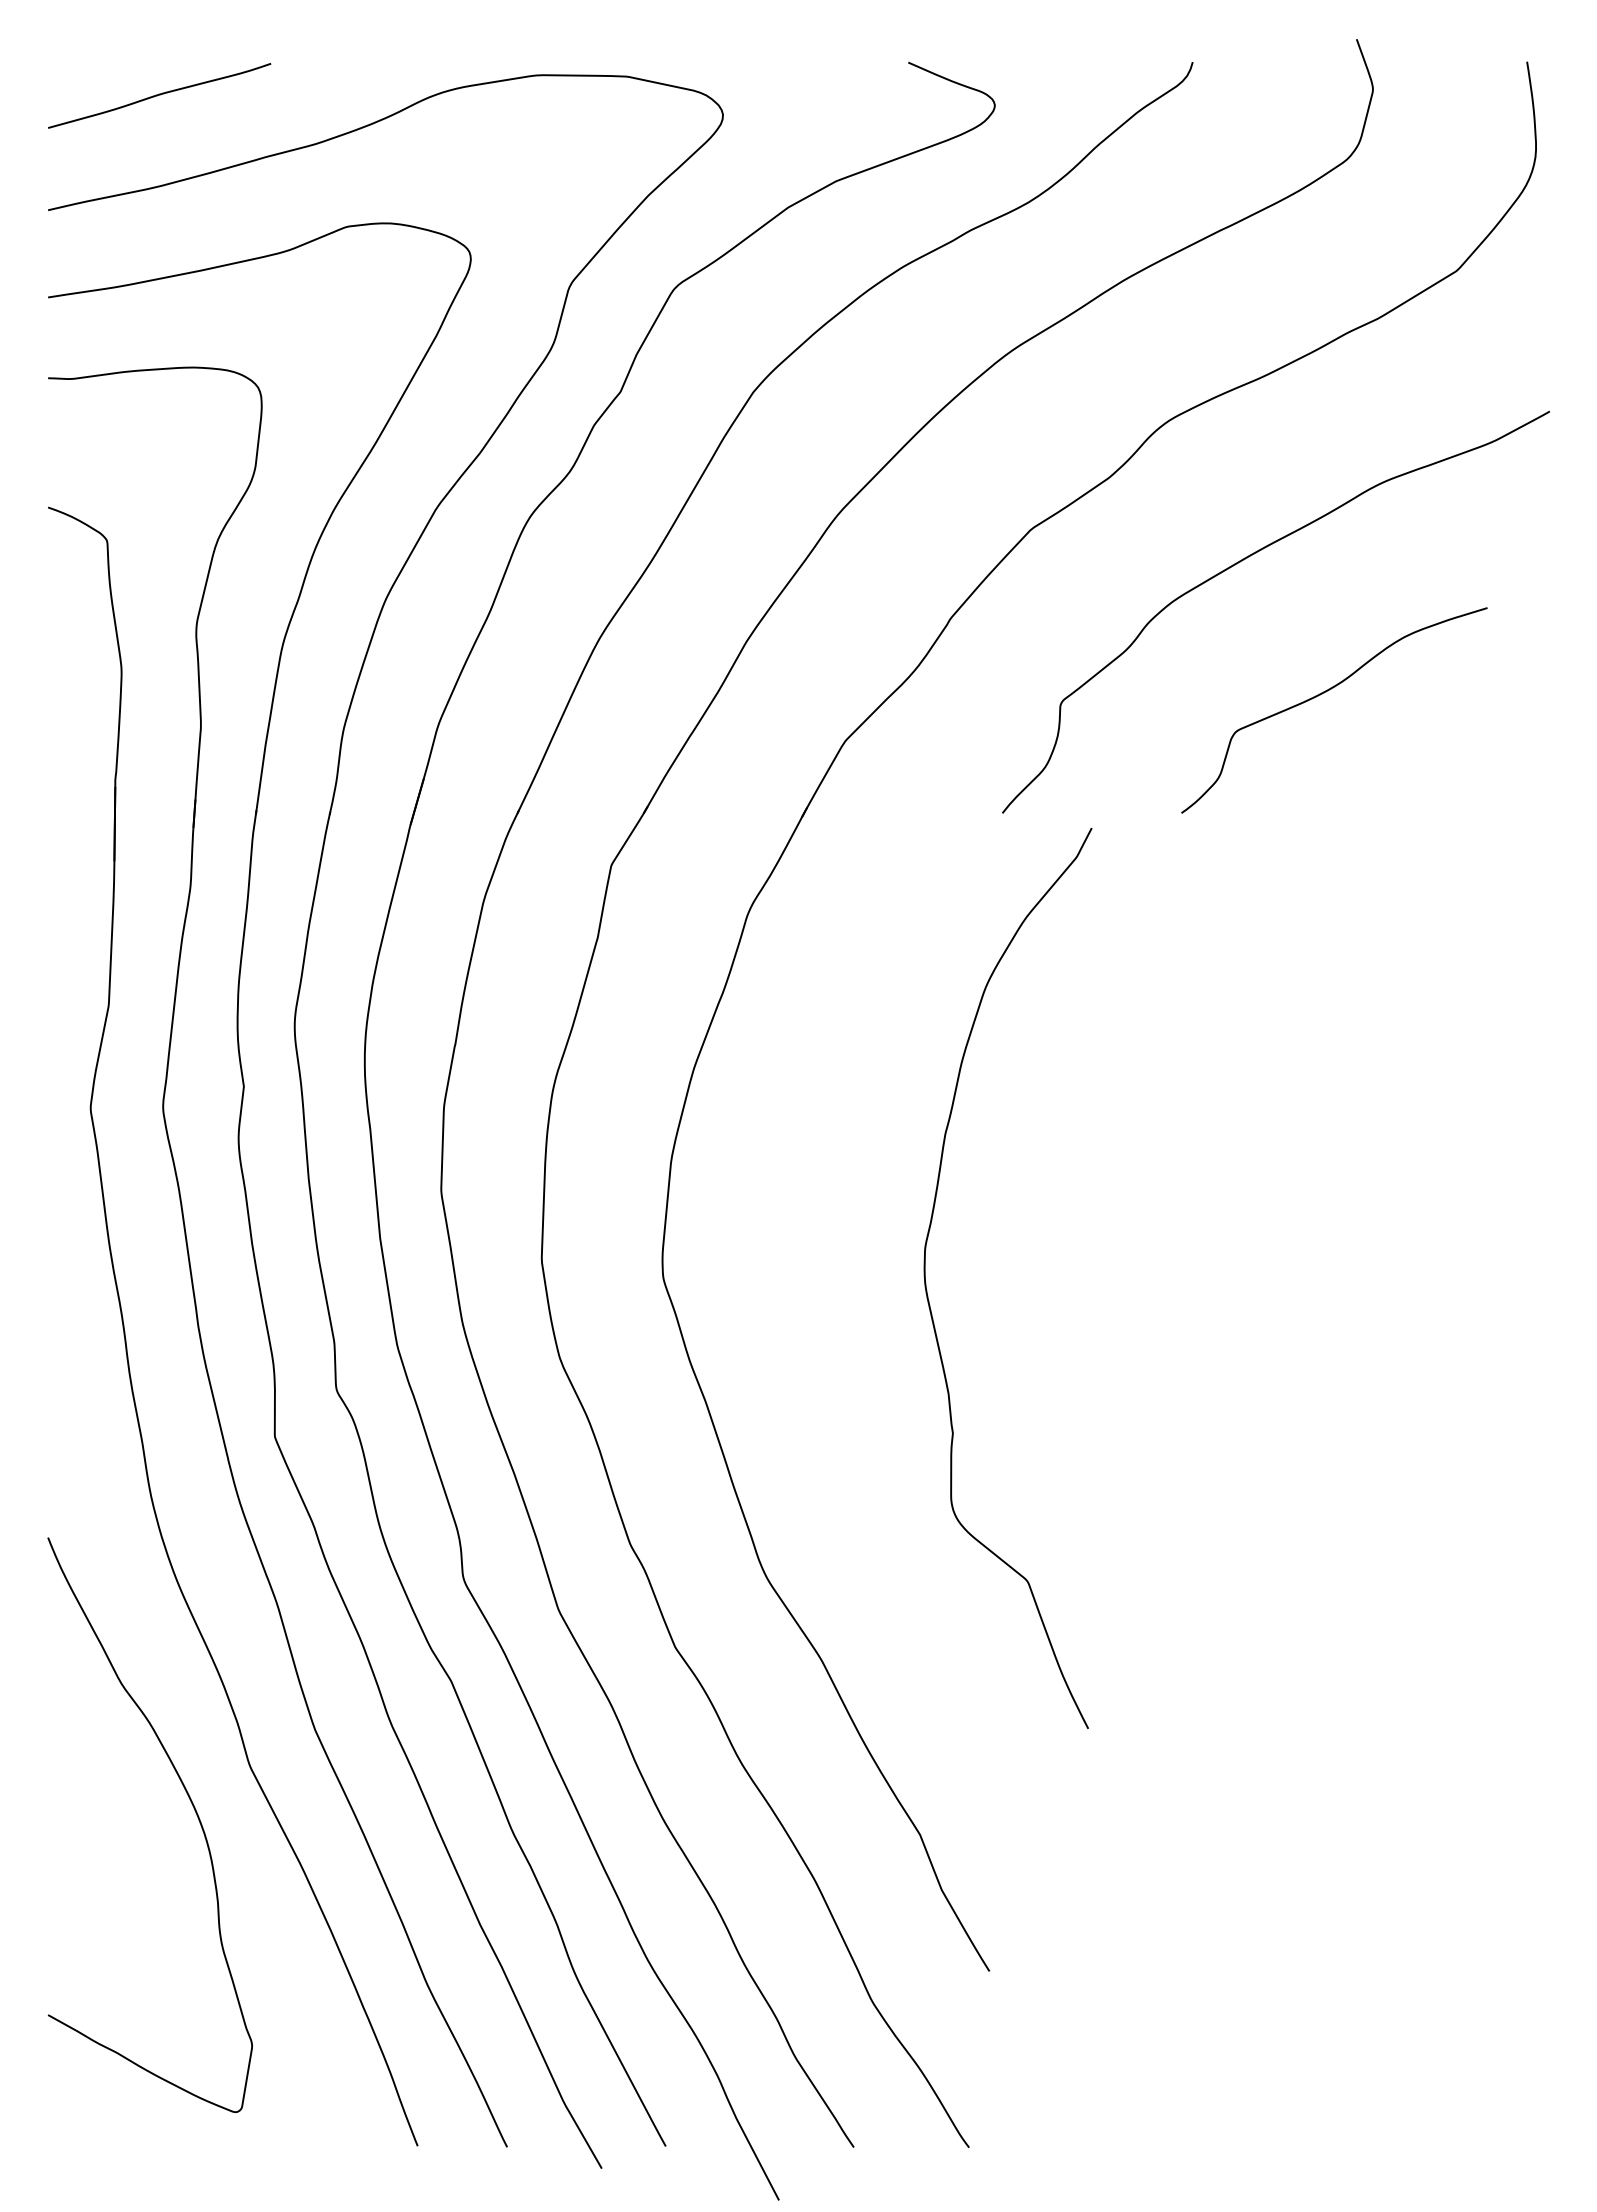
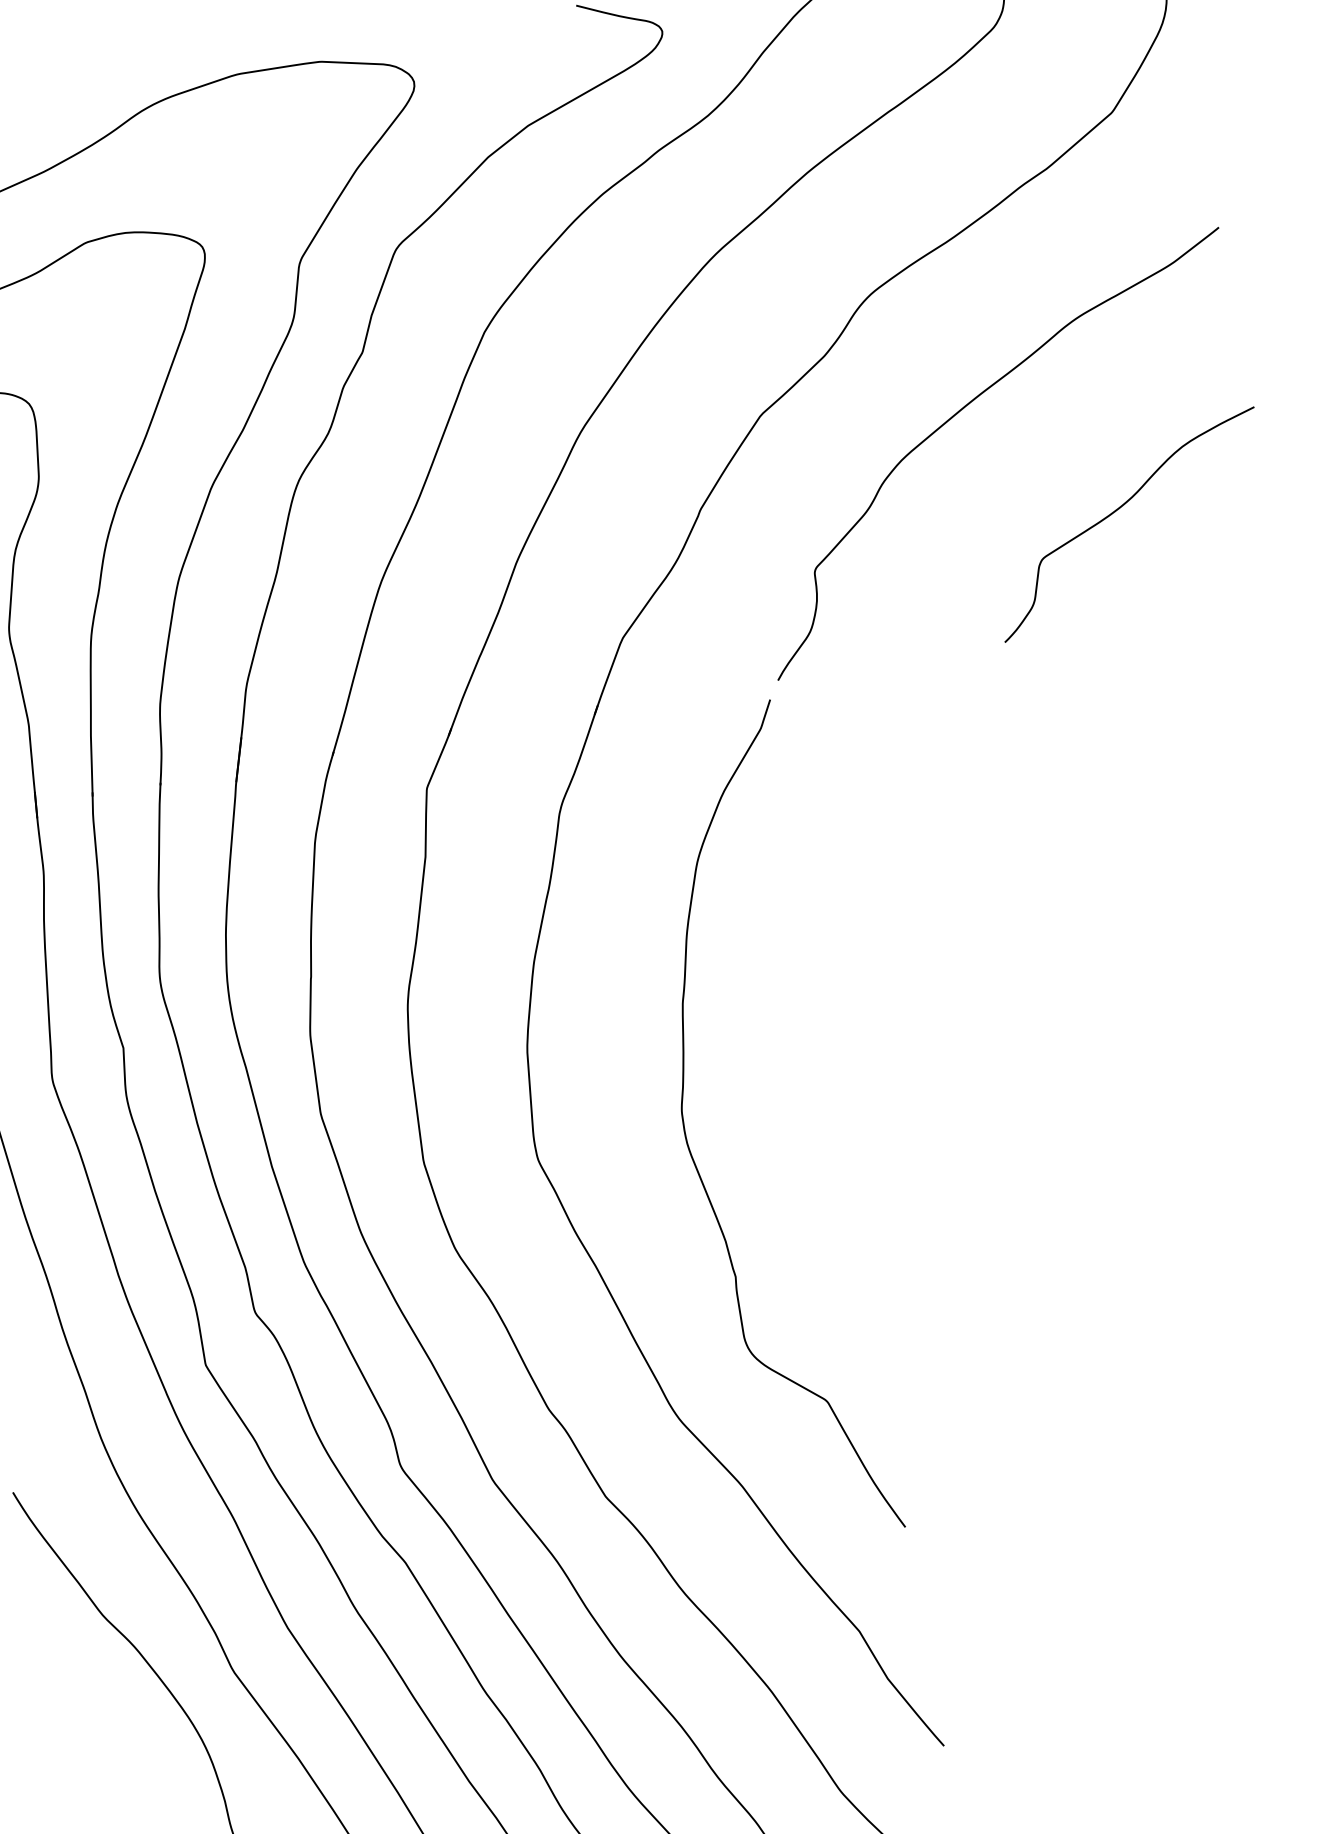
curve: (1326, 692) -> (1119, 509), moved
curve: (928, 1295) -> (692, 1153), moved

